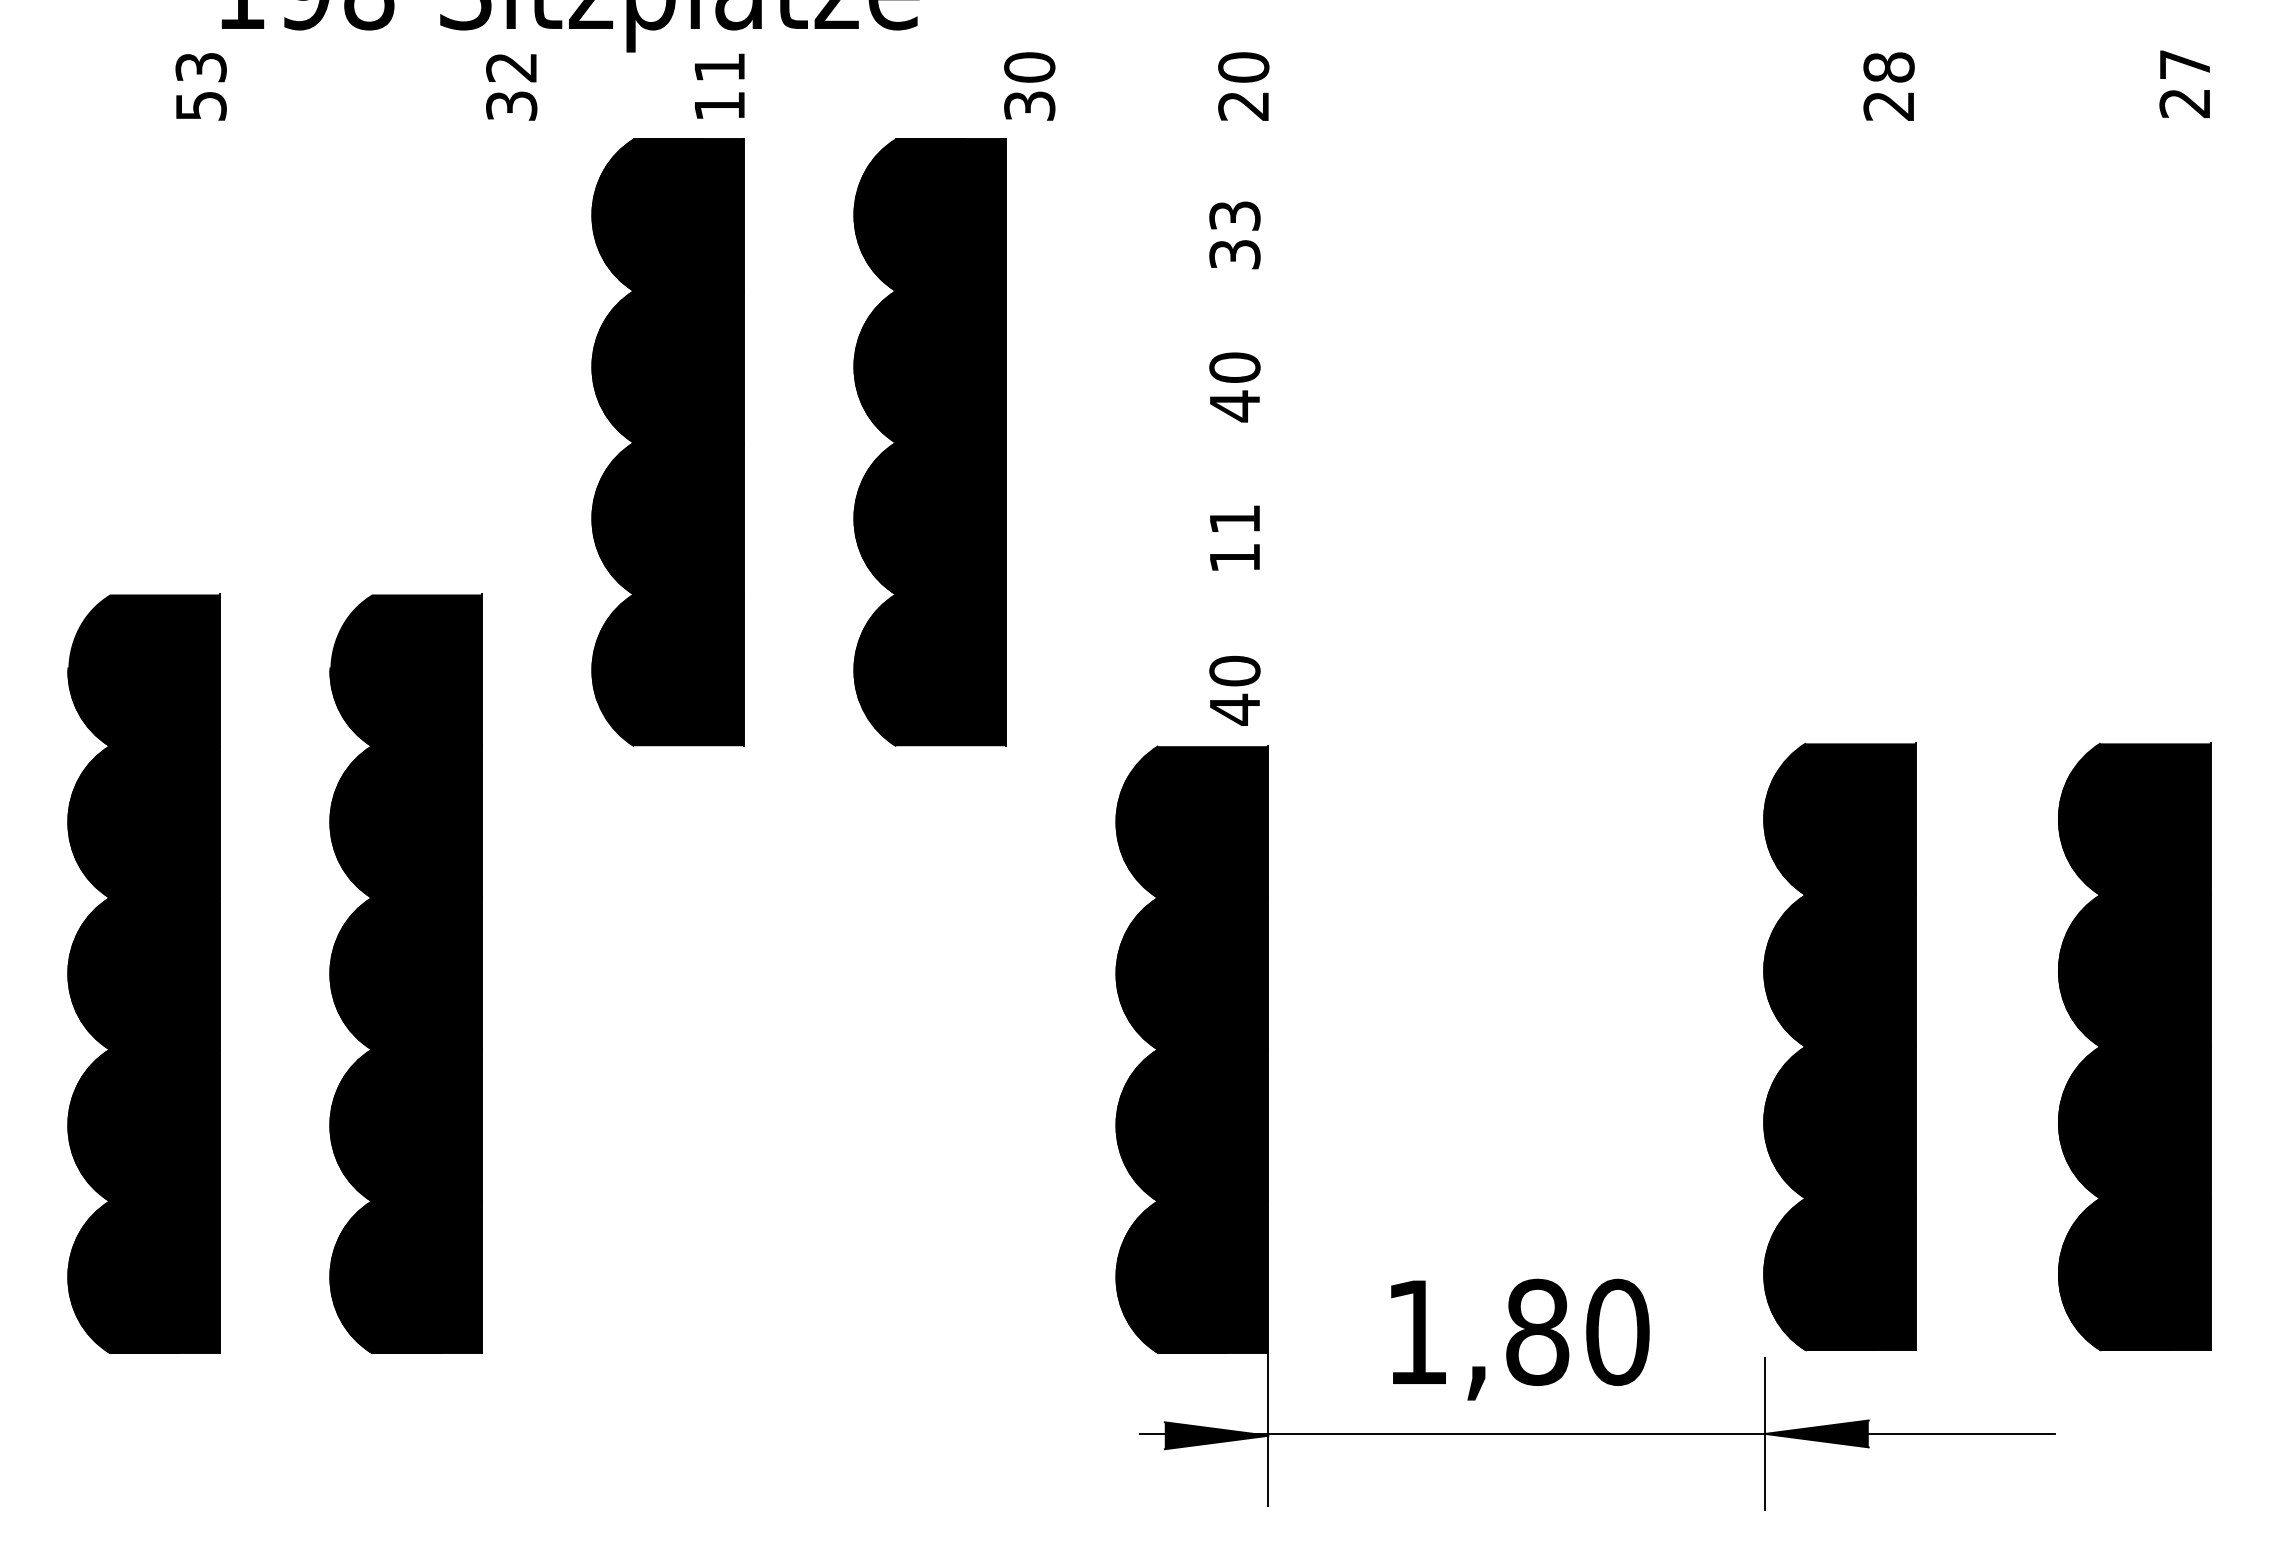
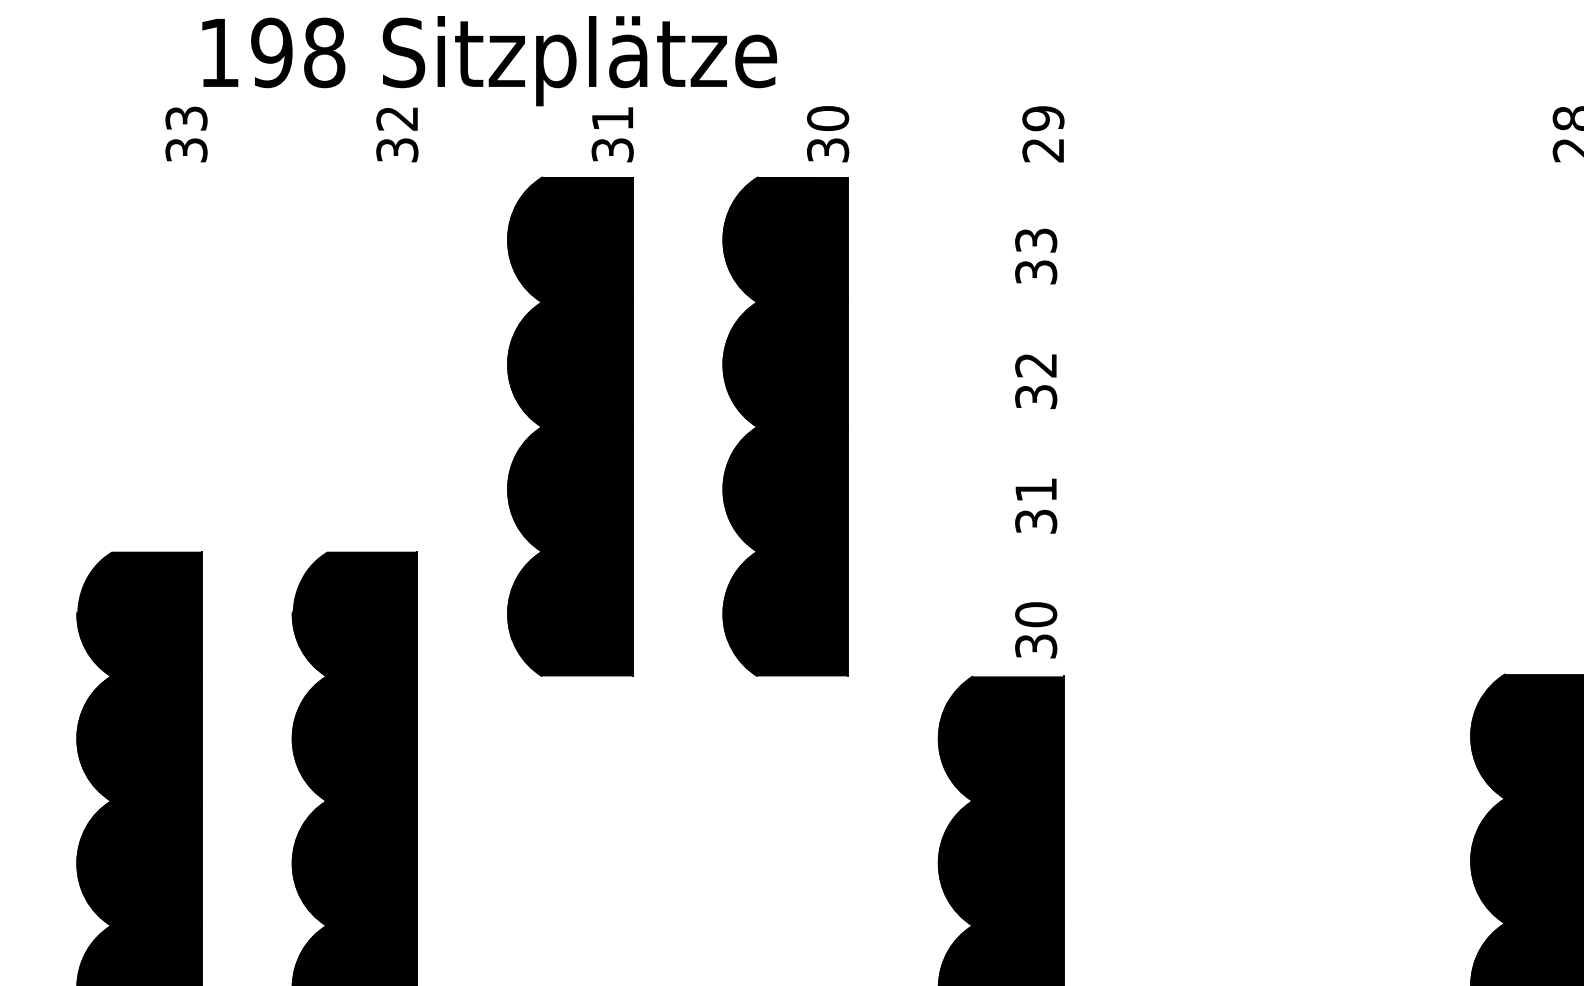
text: (1243, 67) -> (1043, 118), 20 -> 29
text: (1029, 86) -> (827, 134), moved
text: (511, 87) -> (397, 135), moved
text: (200, 105) -> (185, 149), 53 -> 33
text: (719, 105) -> (612, 149), 11 -> 31
text: (1234, 387) -> (1035, 381), 40 -> 32
text: (1234, 557) -> (1035, 521), 11 -> 31
text: (1234, 709) -> (1035, 646), 40 -> 30

